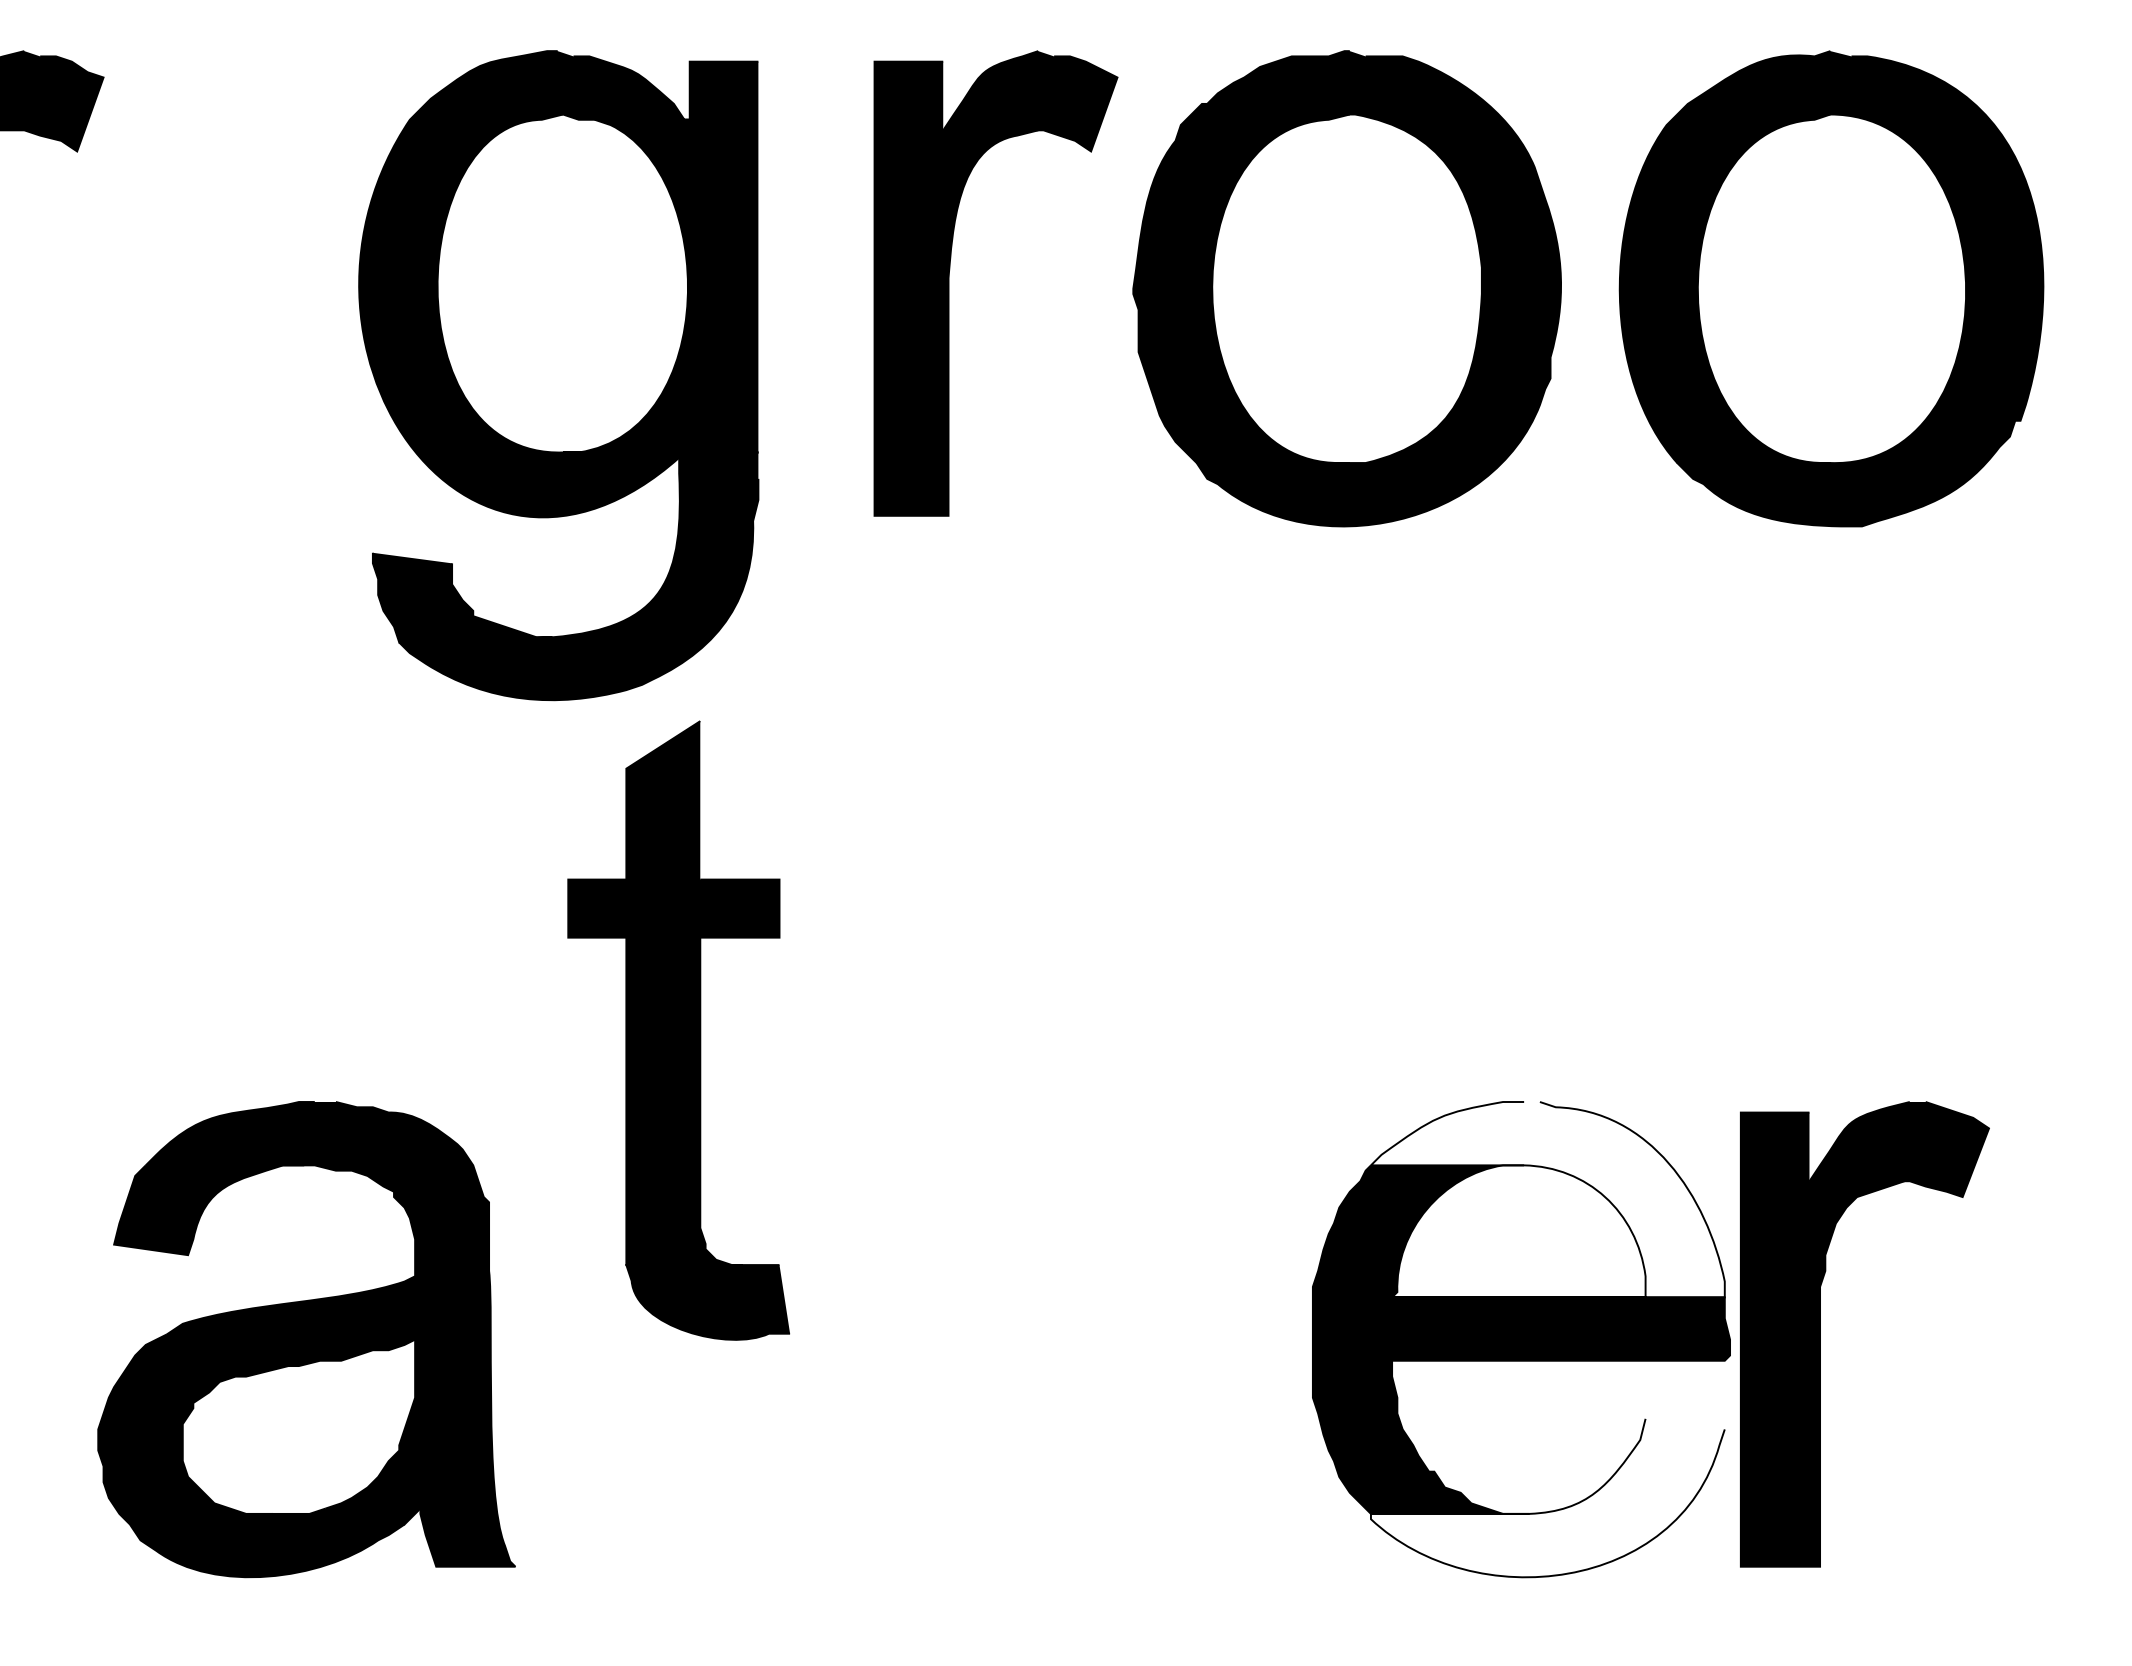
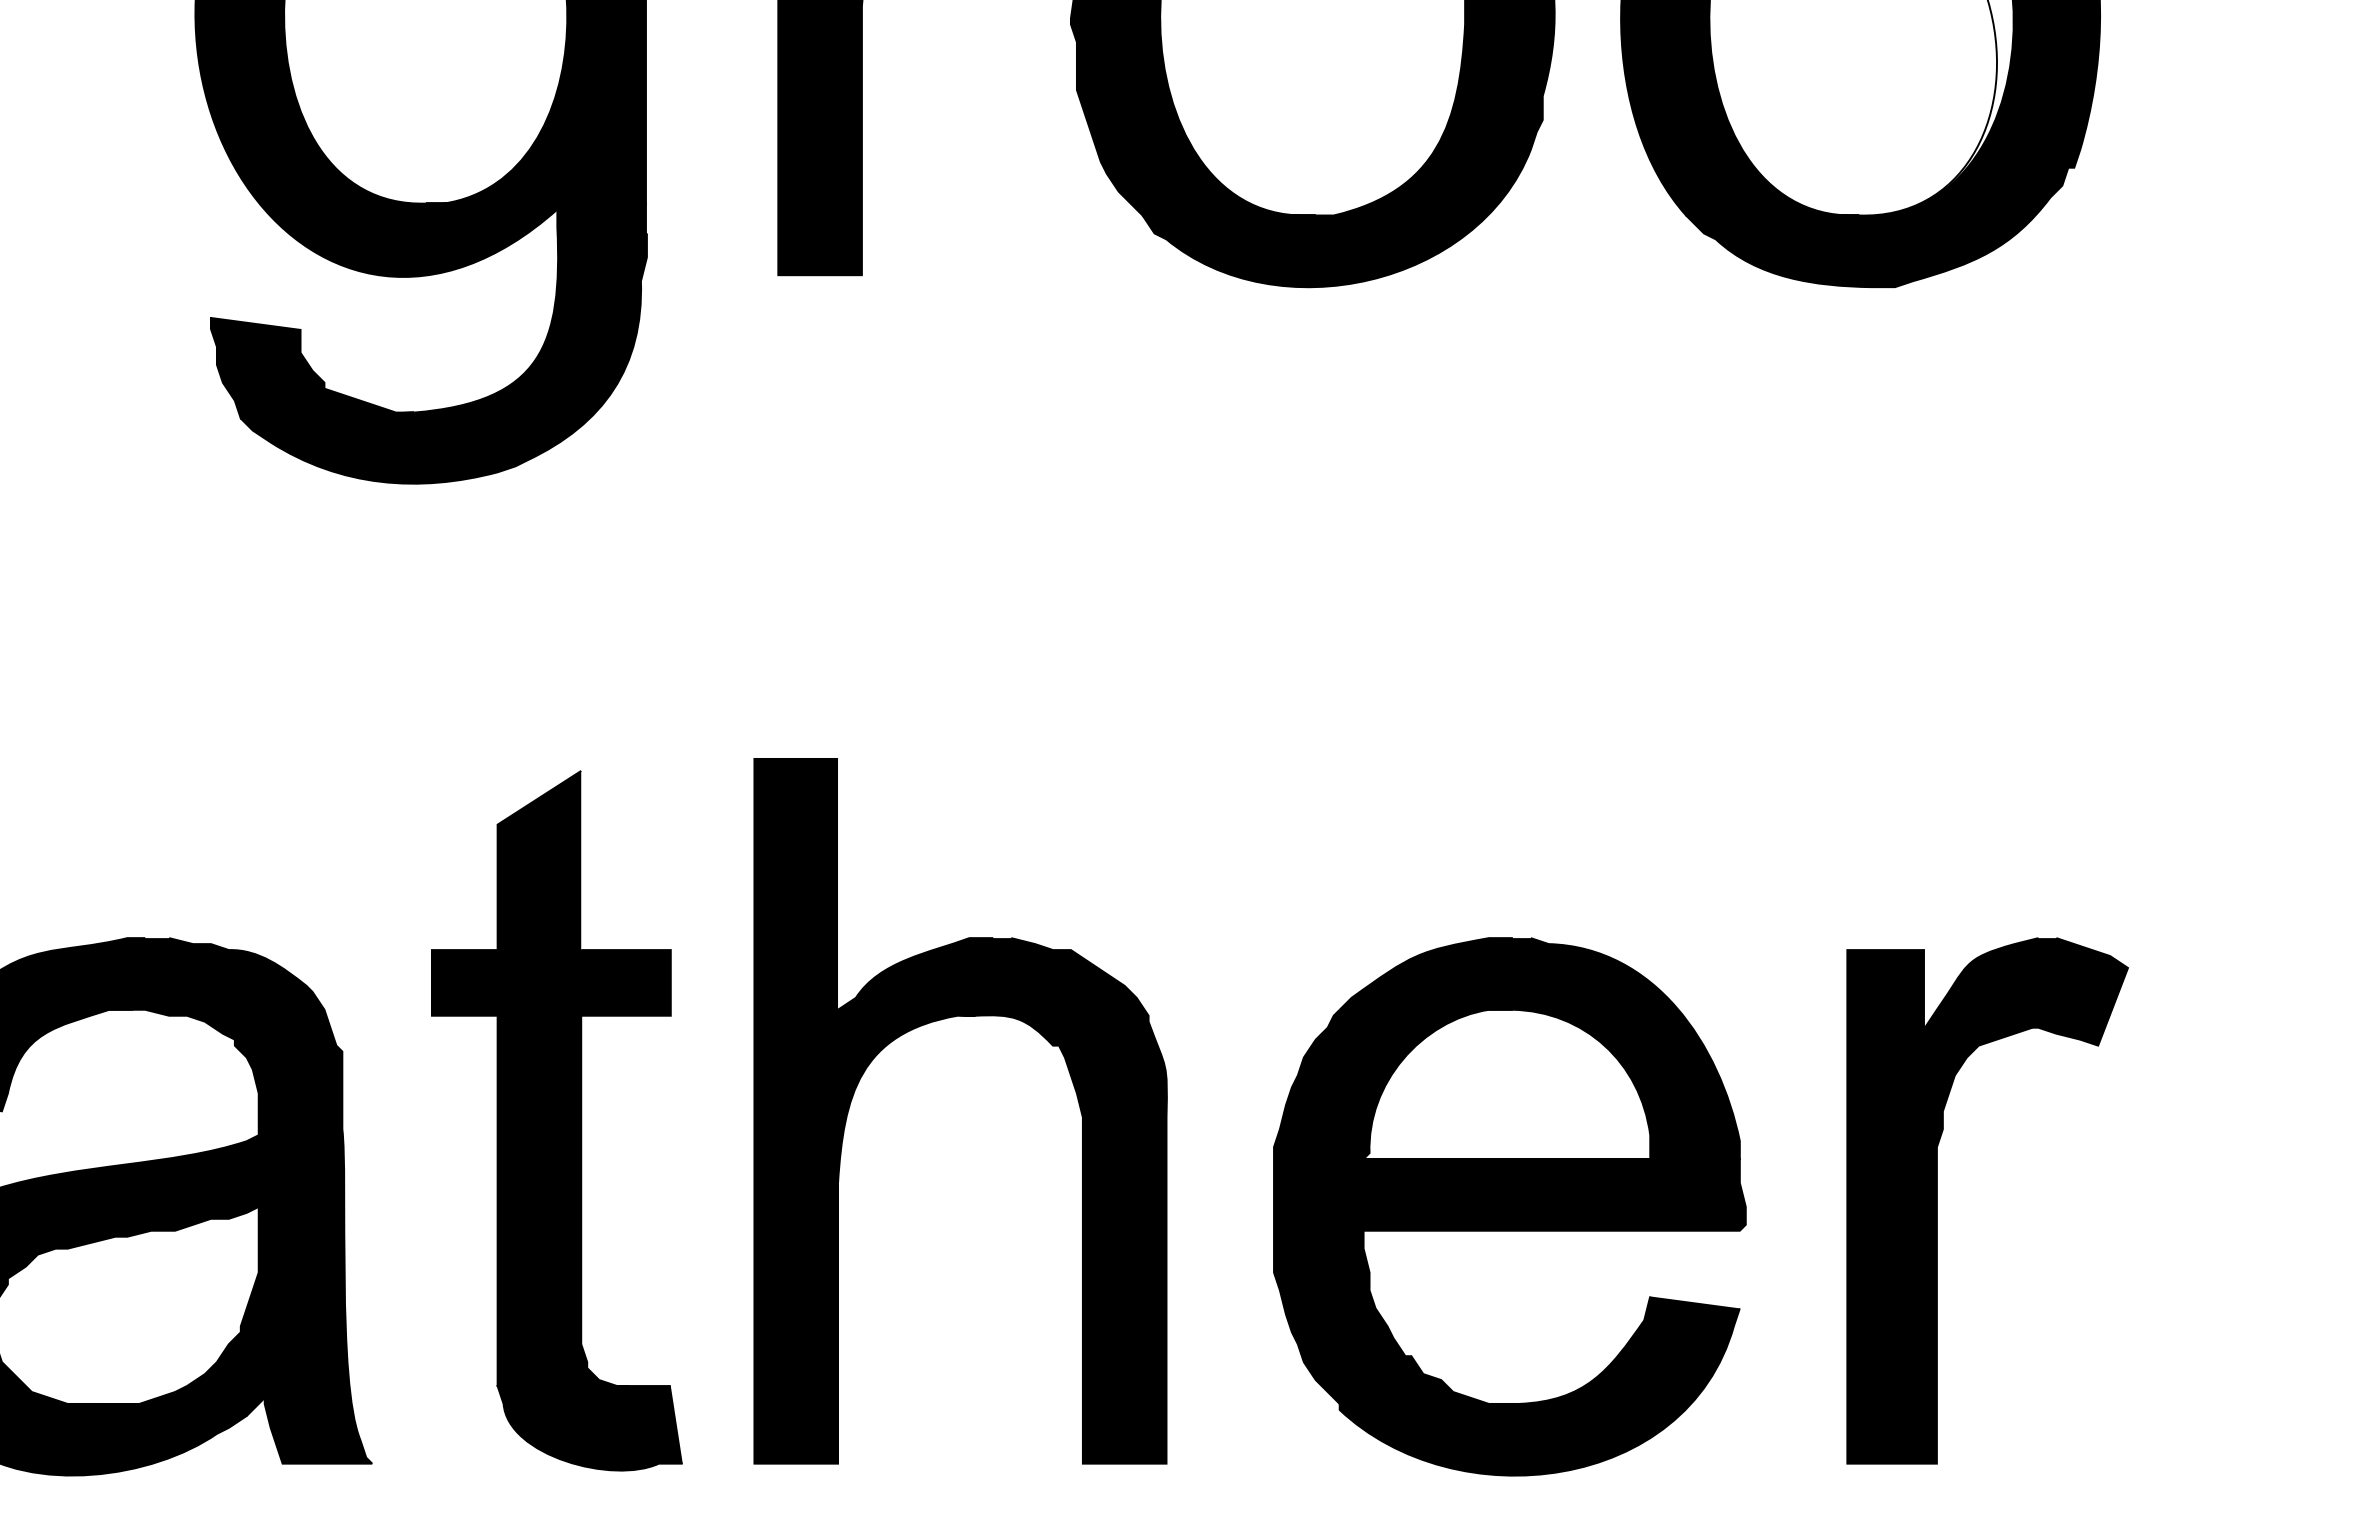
part: (678, 1030) -> (556, 1120), moved
part: (1013, 1176) -> (935, 1022), added
fill: (1547, 1199) -> (1539, 1048), added
part: (1820, 1334) -> (1937, 1201), moved
fill: (1547, 1497) -> (1539, 1385), added

